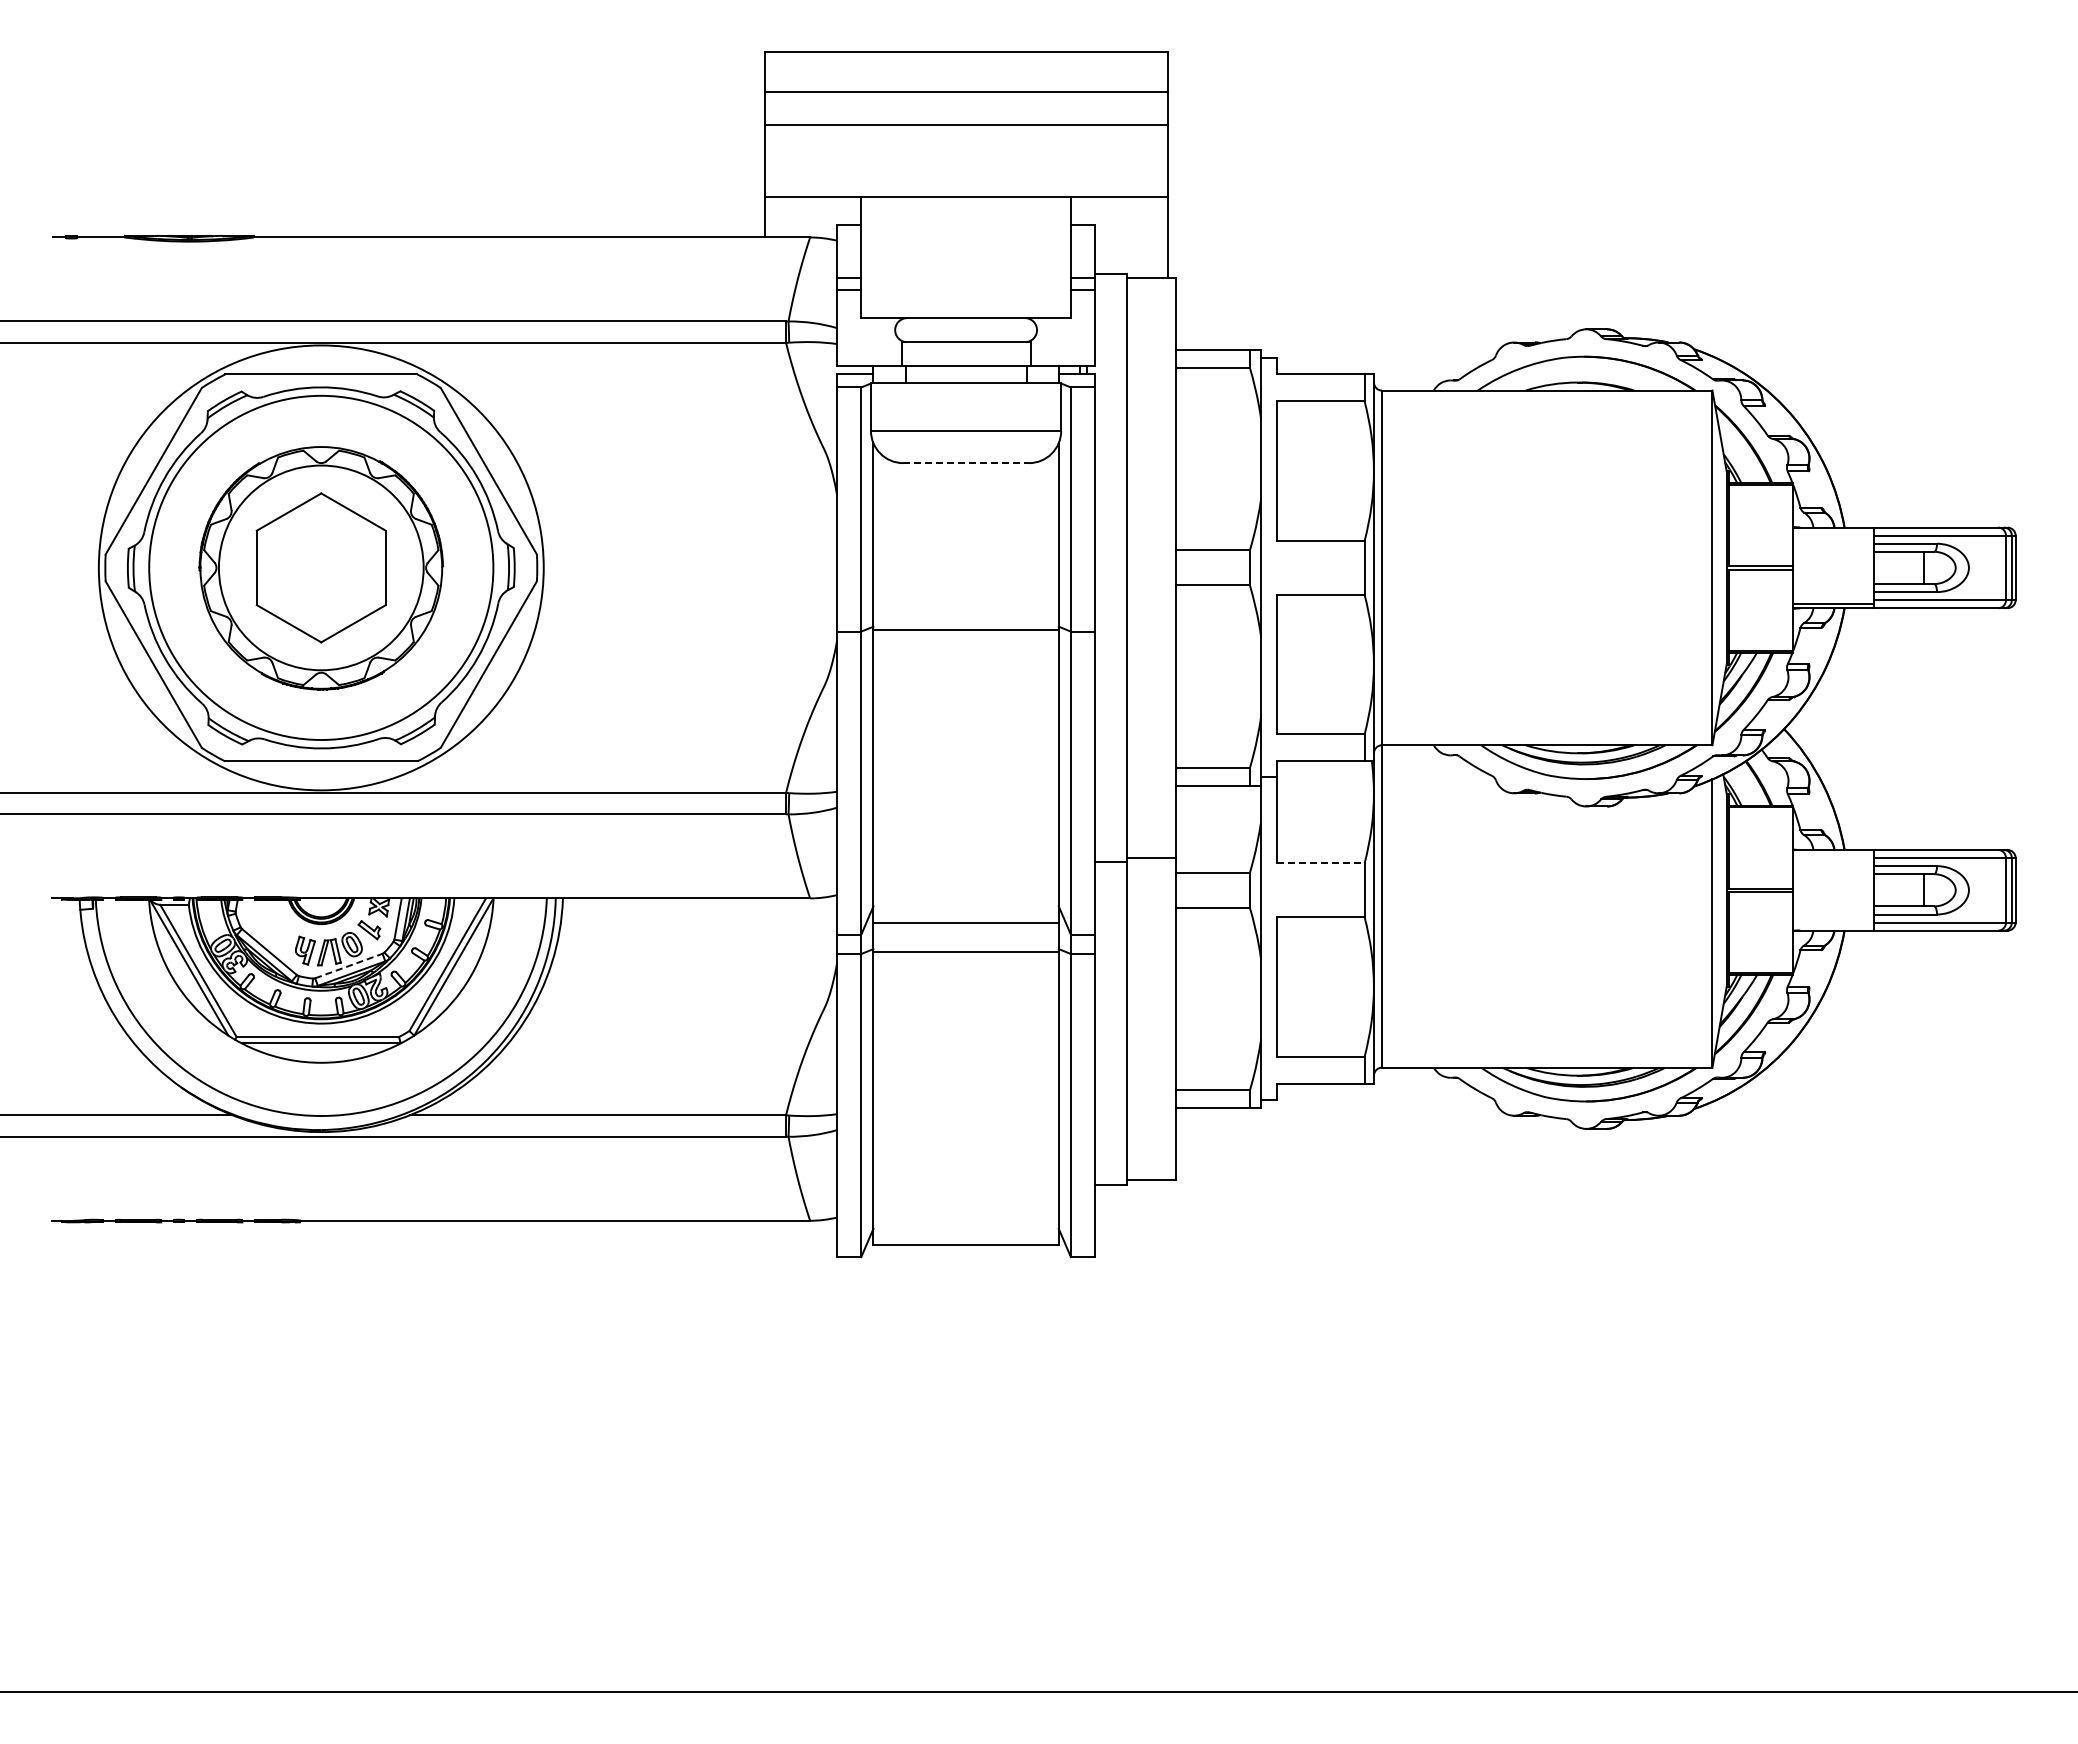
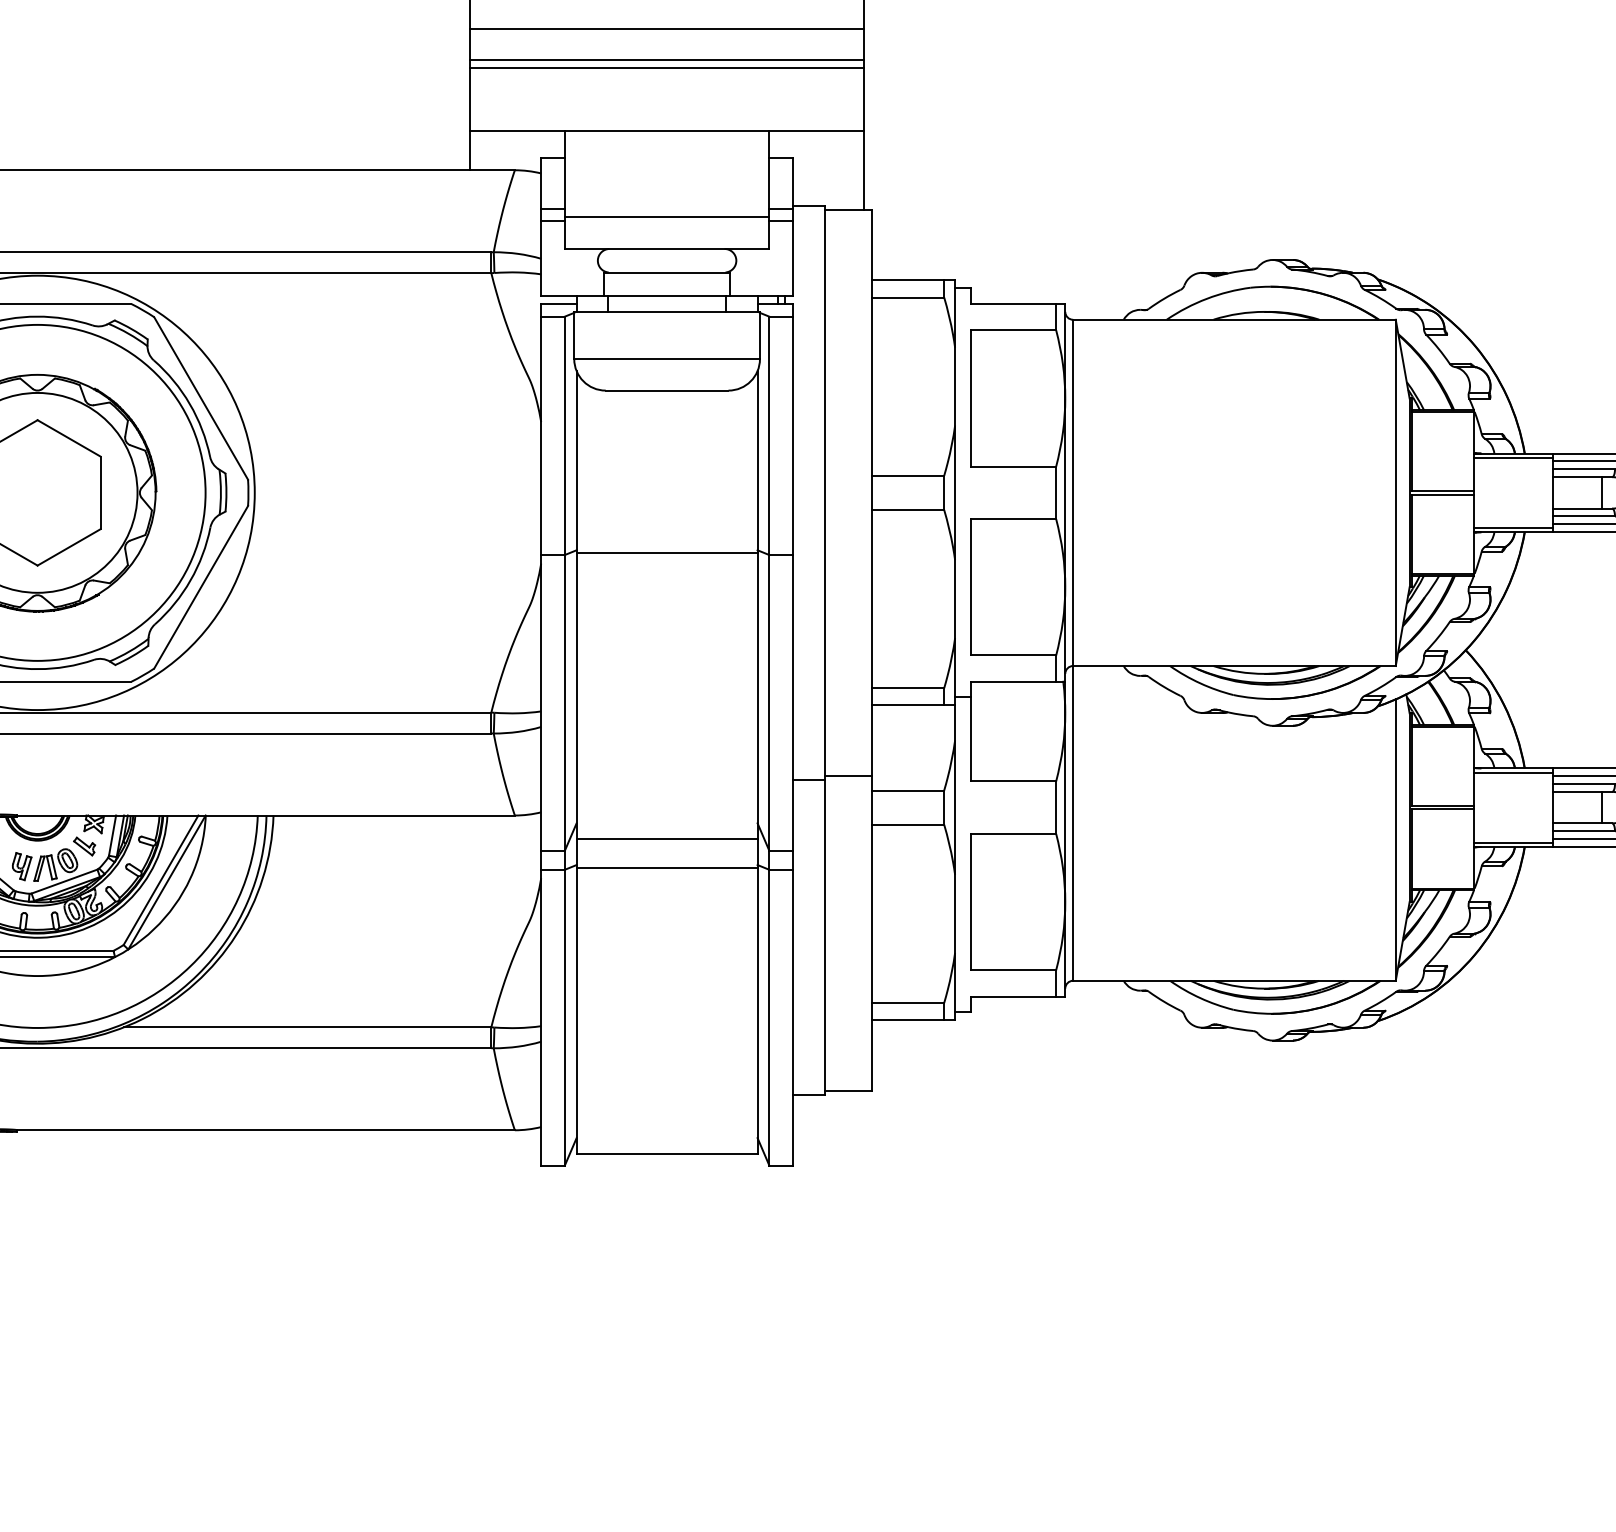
line: (965, 132) -> (666, 67), added
line: (965, 285) -> (666, 217), added
line: (966, 463) -> (667, 390), dashed -> solid
line: (1833, 531) -> (1513, 457), added
line: (1833, 854) -> (1513, 772), added
line: (1320, 863) -> (1013, 781), dashed -> solid
line: (1833, 926) -> (1513, 842), added
line: (348, 966) -> (64, 882), dashed -> solid

